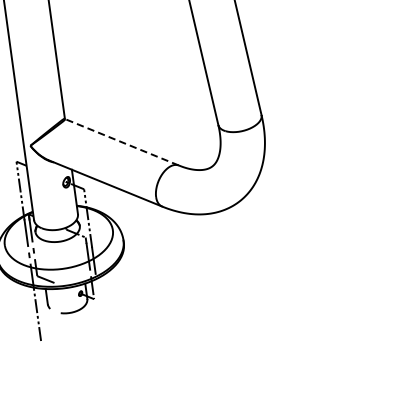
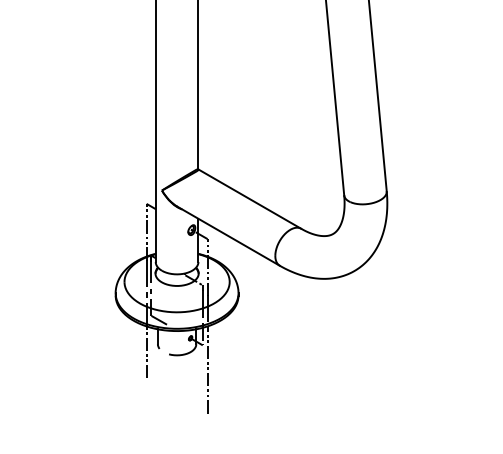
line: (122, 142) -> (250, 199), dashed -> solid
line: (102, 323) -> (207, 369), added

